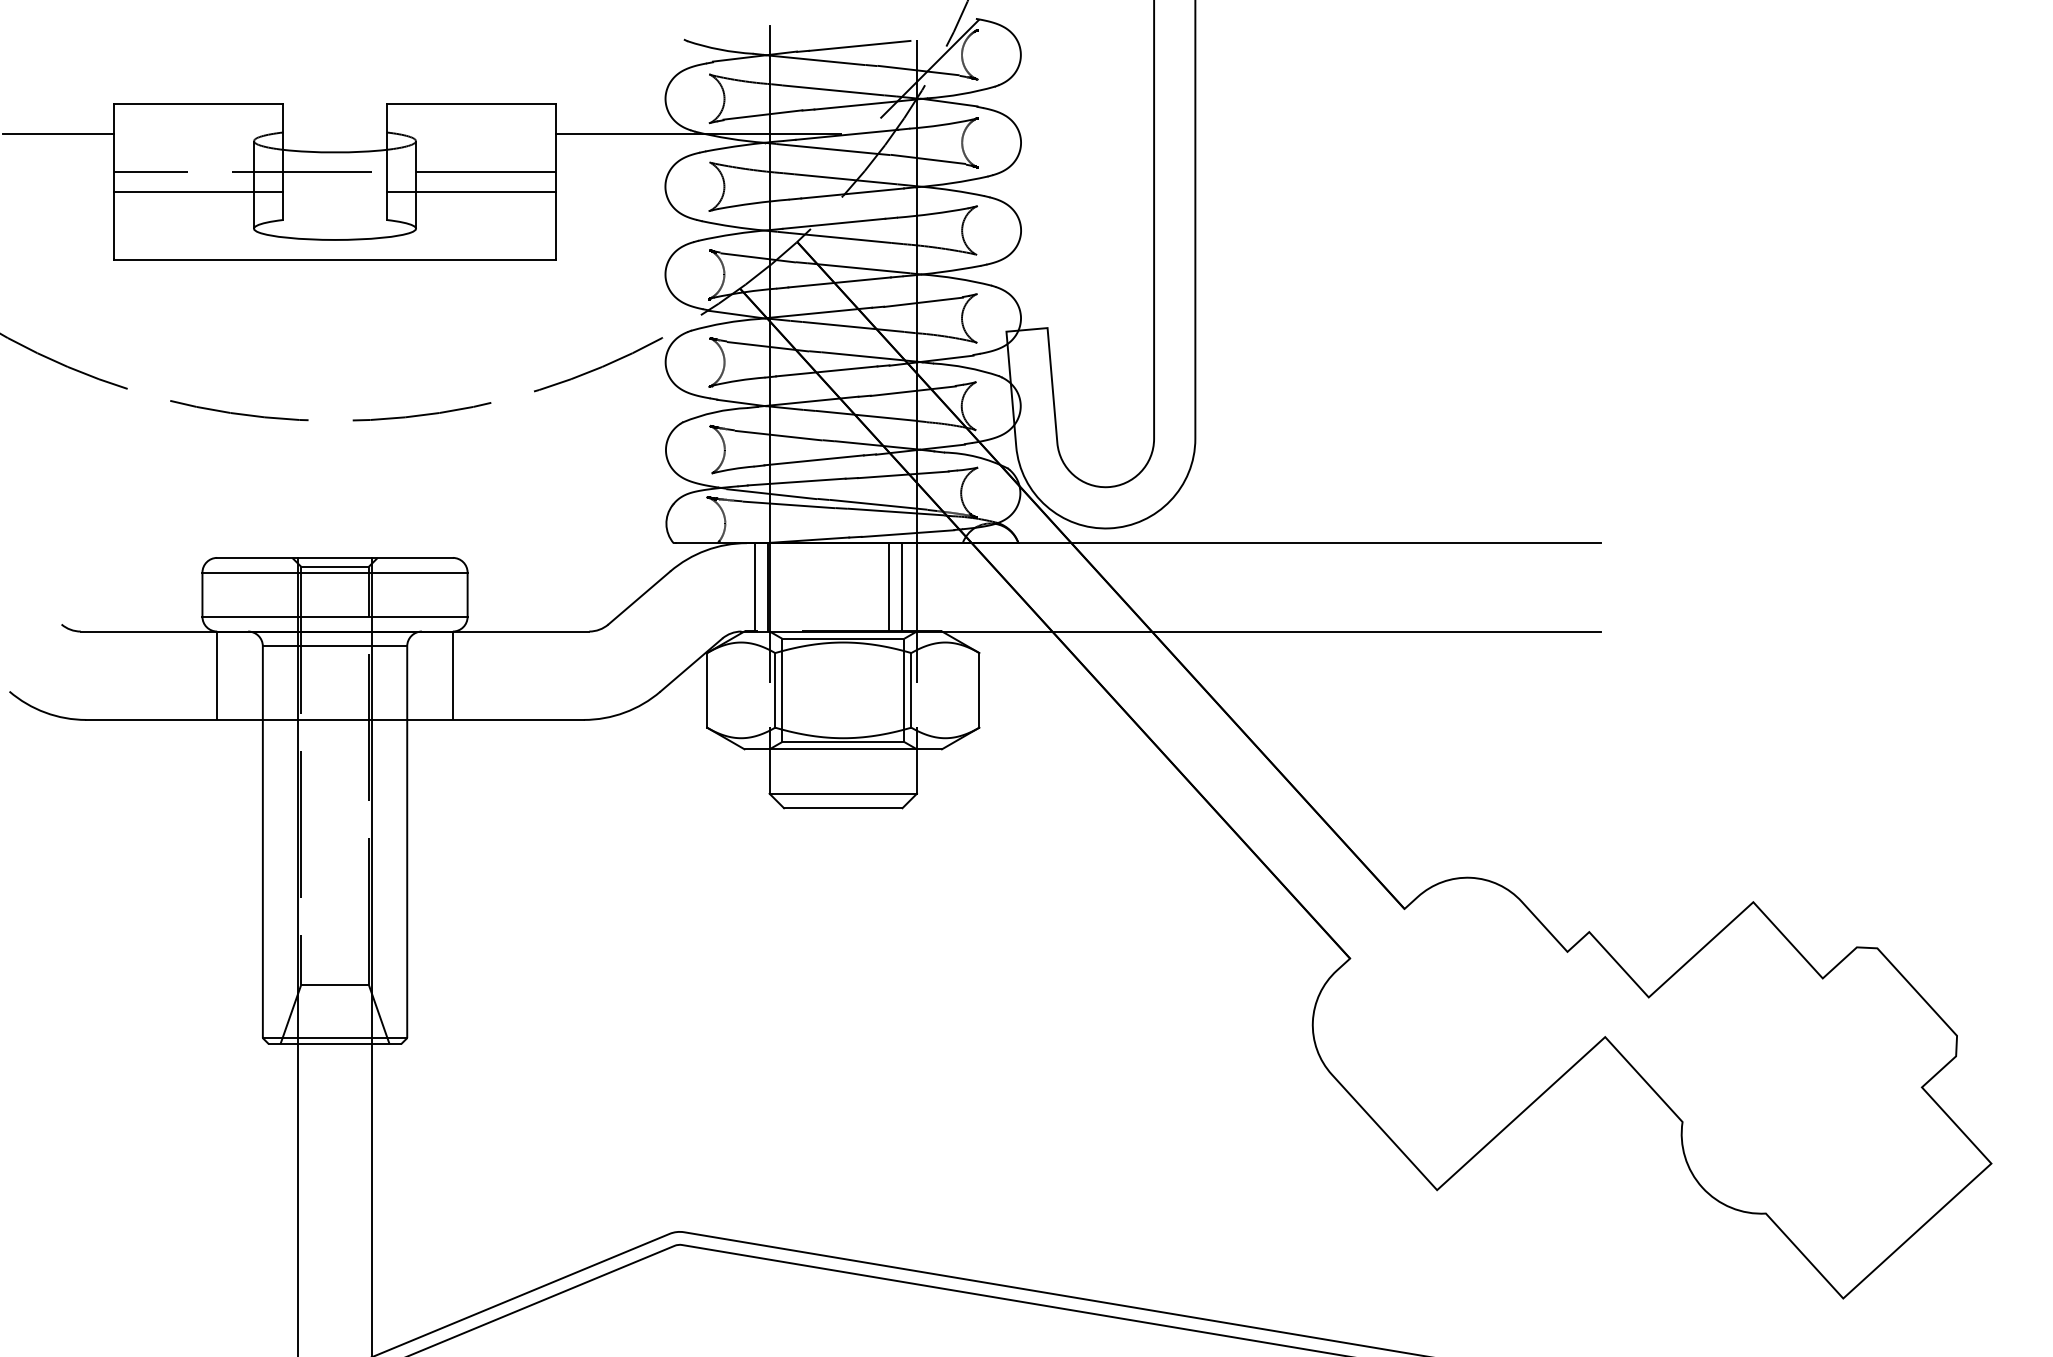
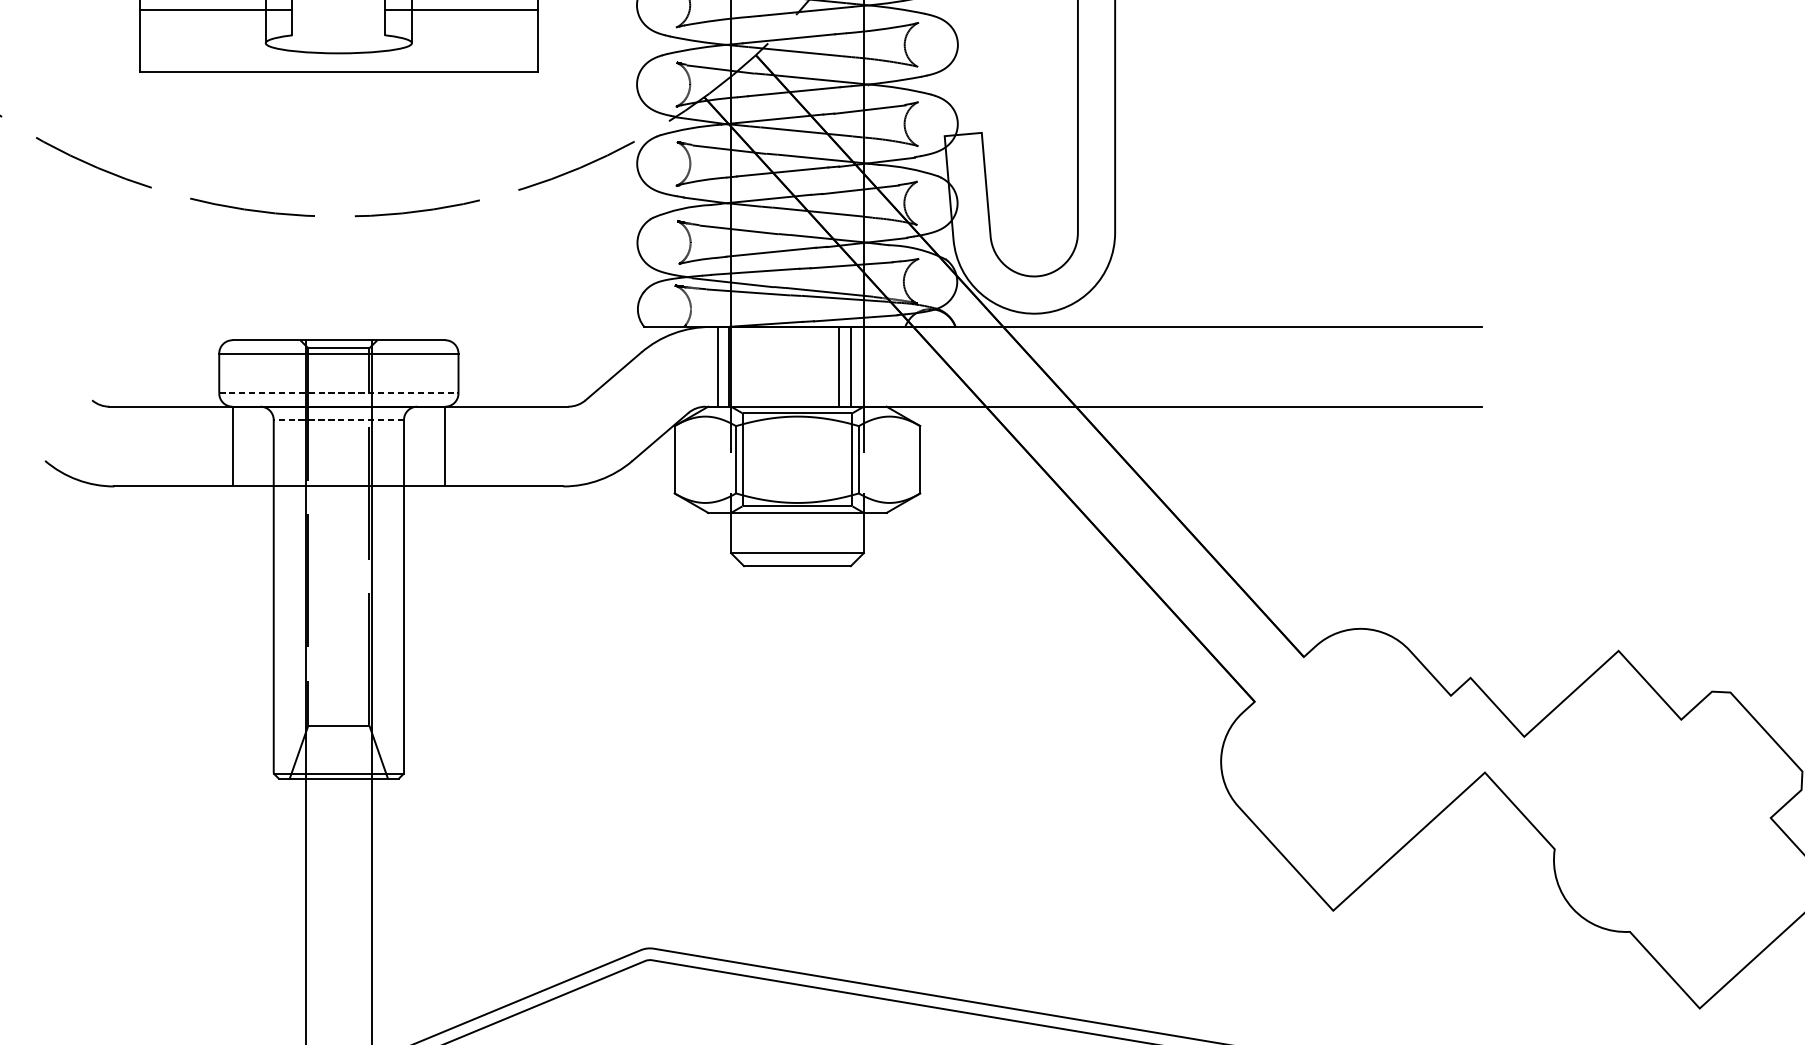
line: (335, 616) -> (339, 393), solid -> dashed
line: (334, 646) -> (338, 420), solid -> dashed

